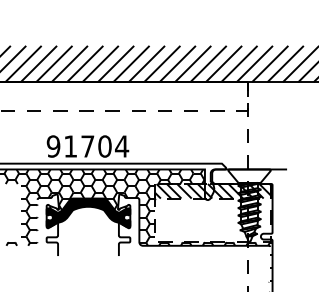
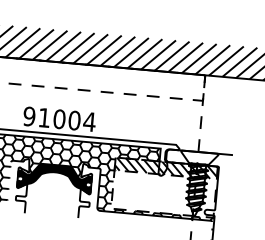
text: (87, 146) -> (59, 119), 91704 -> 91004

